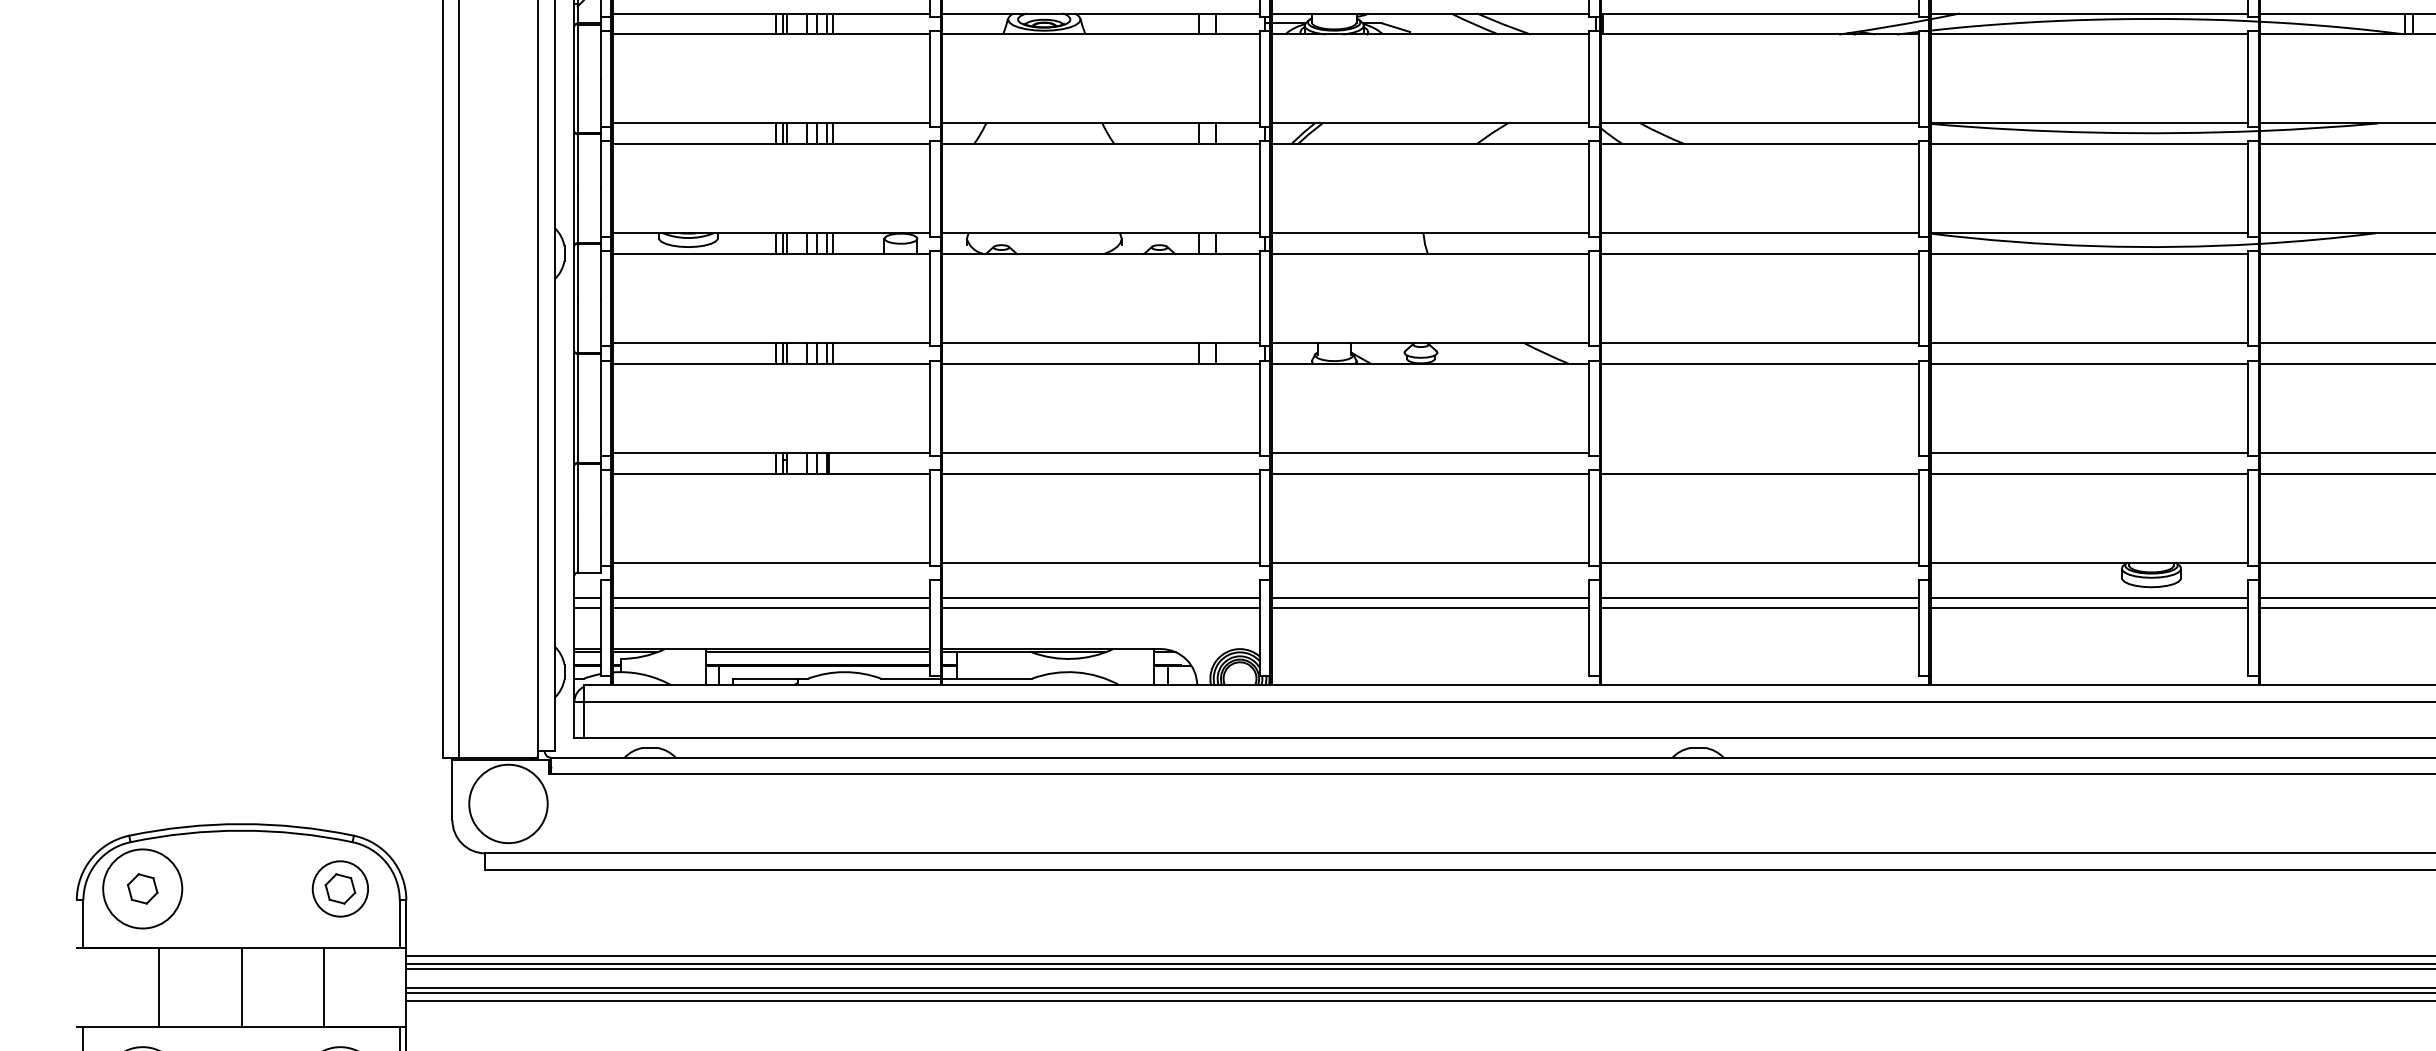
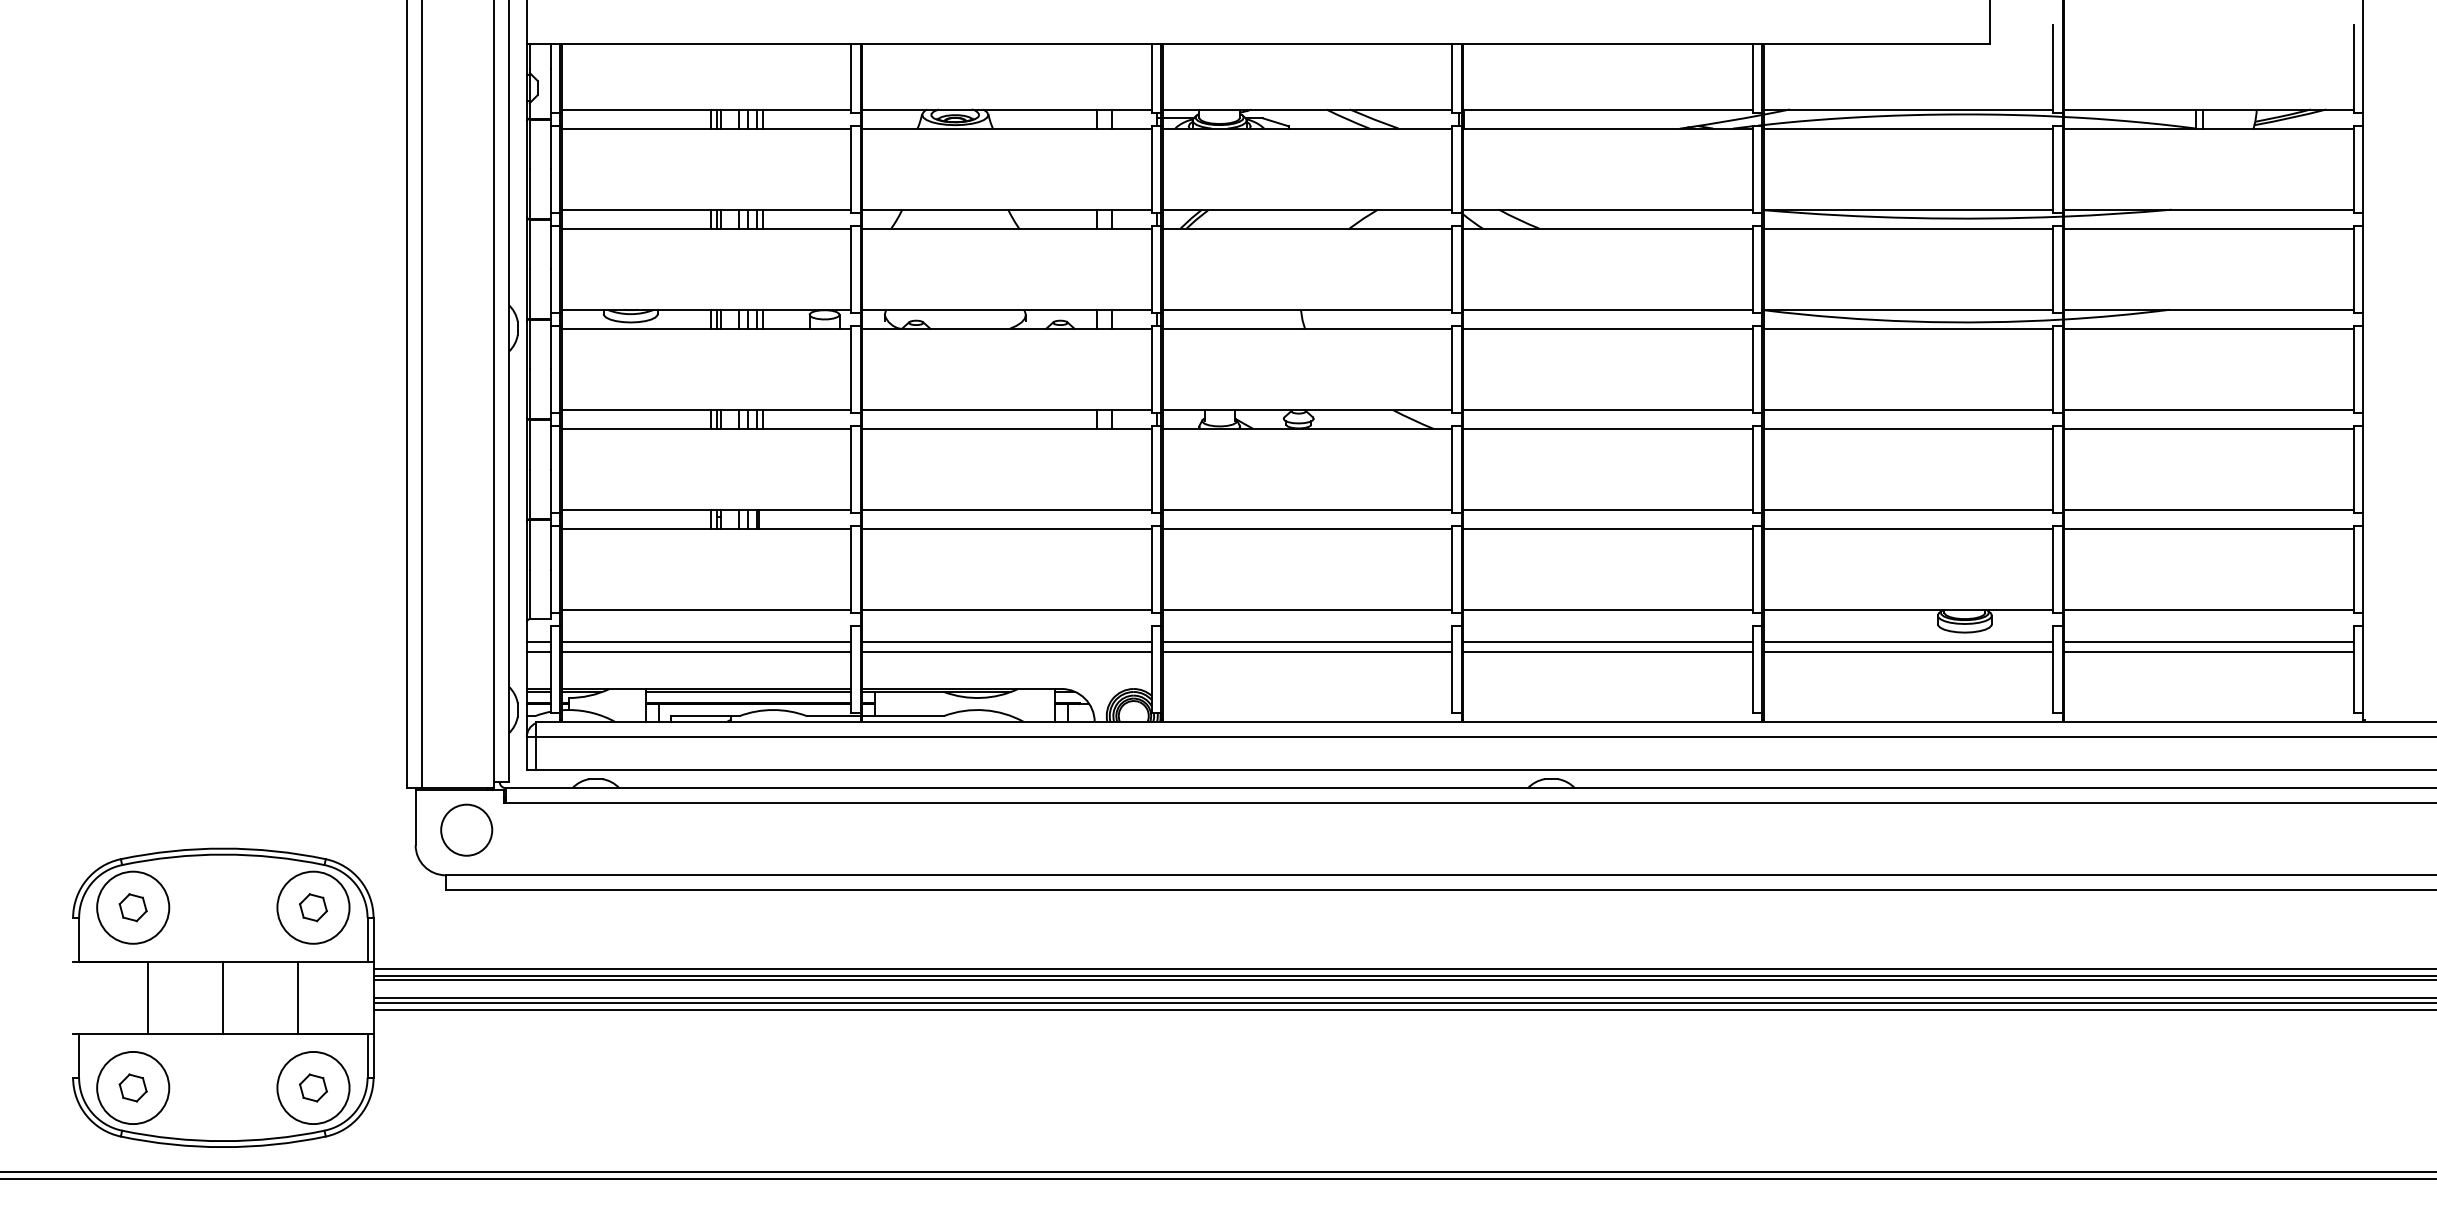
line: (1759, 453) -> (1607, 510), added
circle: (508, 803) -> (466, 829), size x0.71
circle: (340, 888) -> (313, 907), size x1.43

